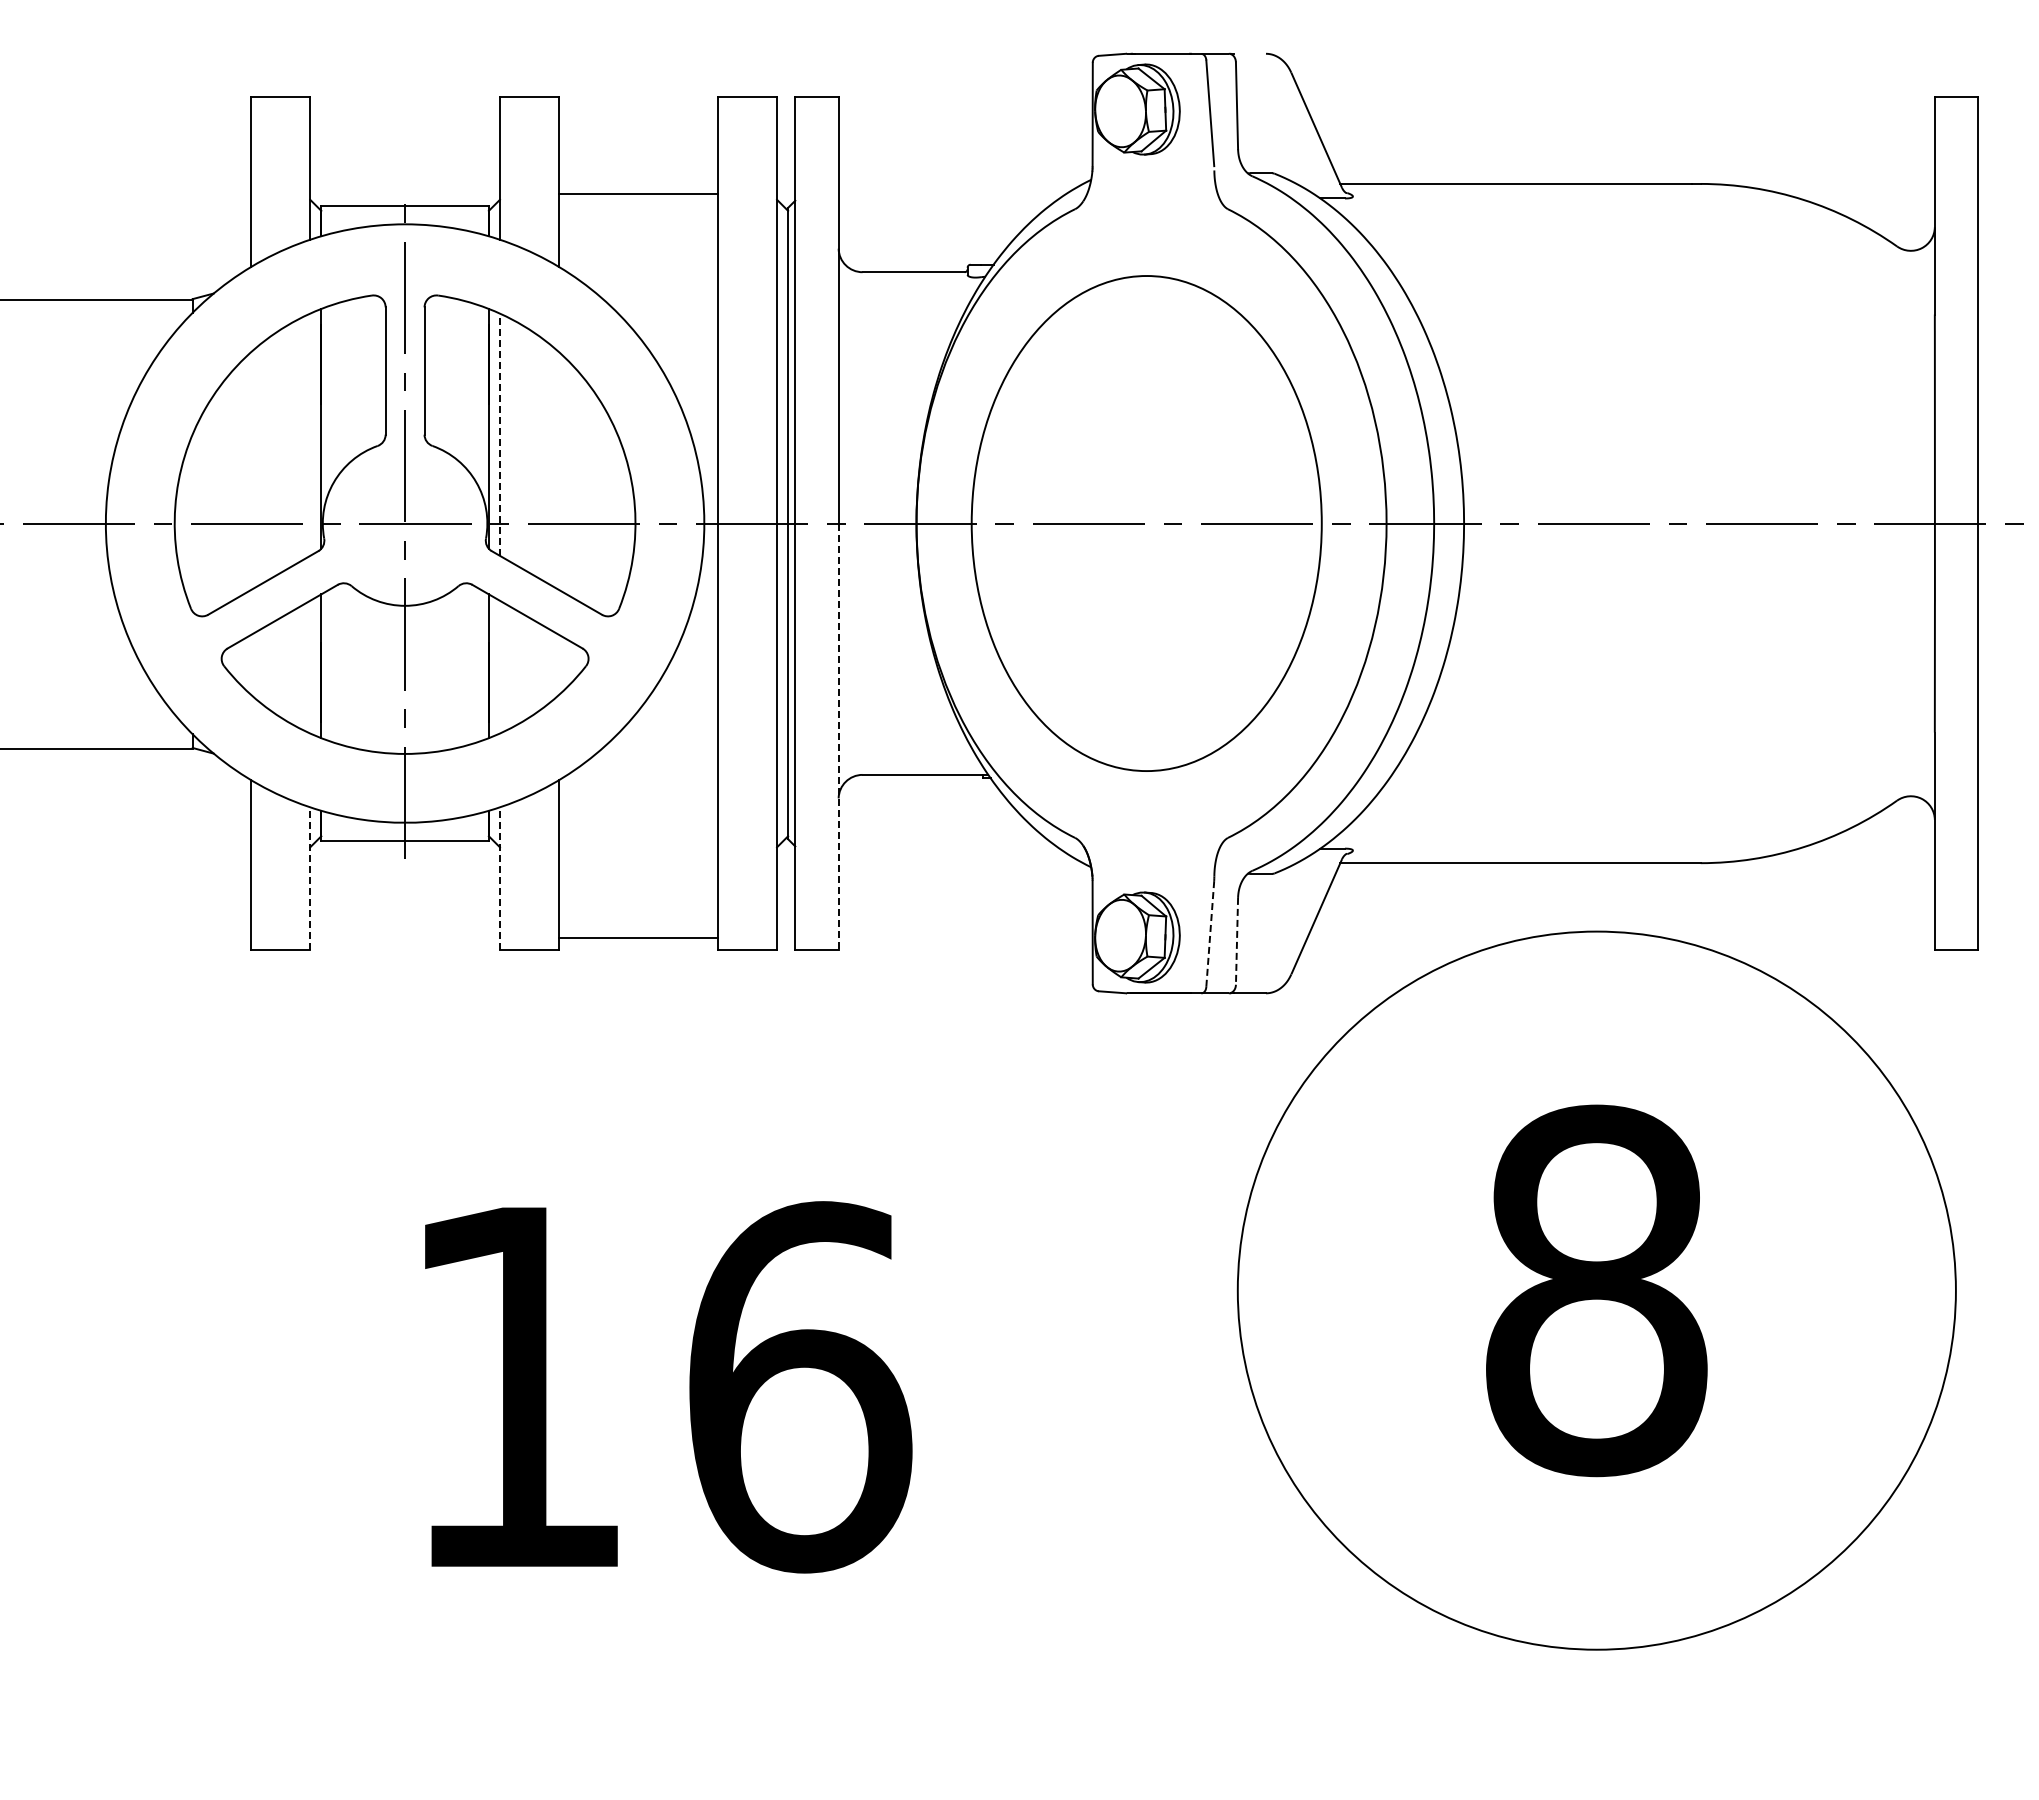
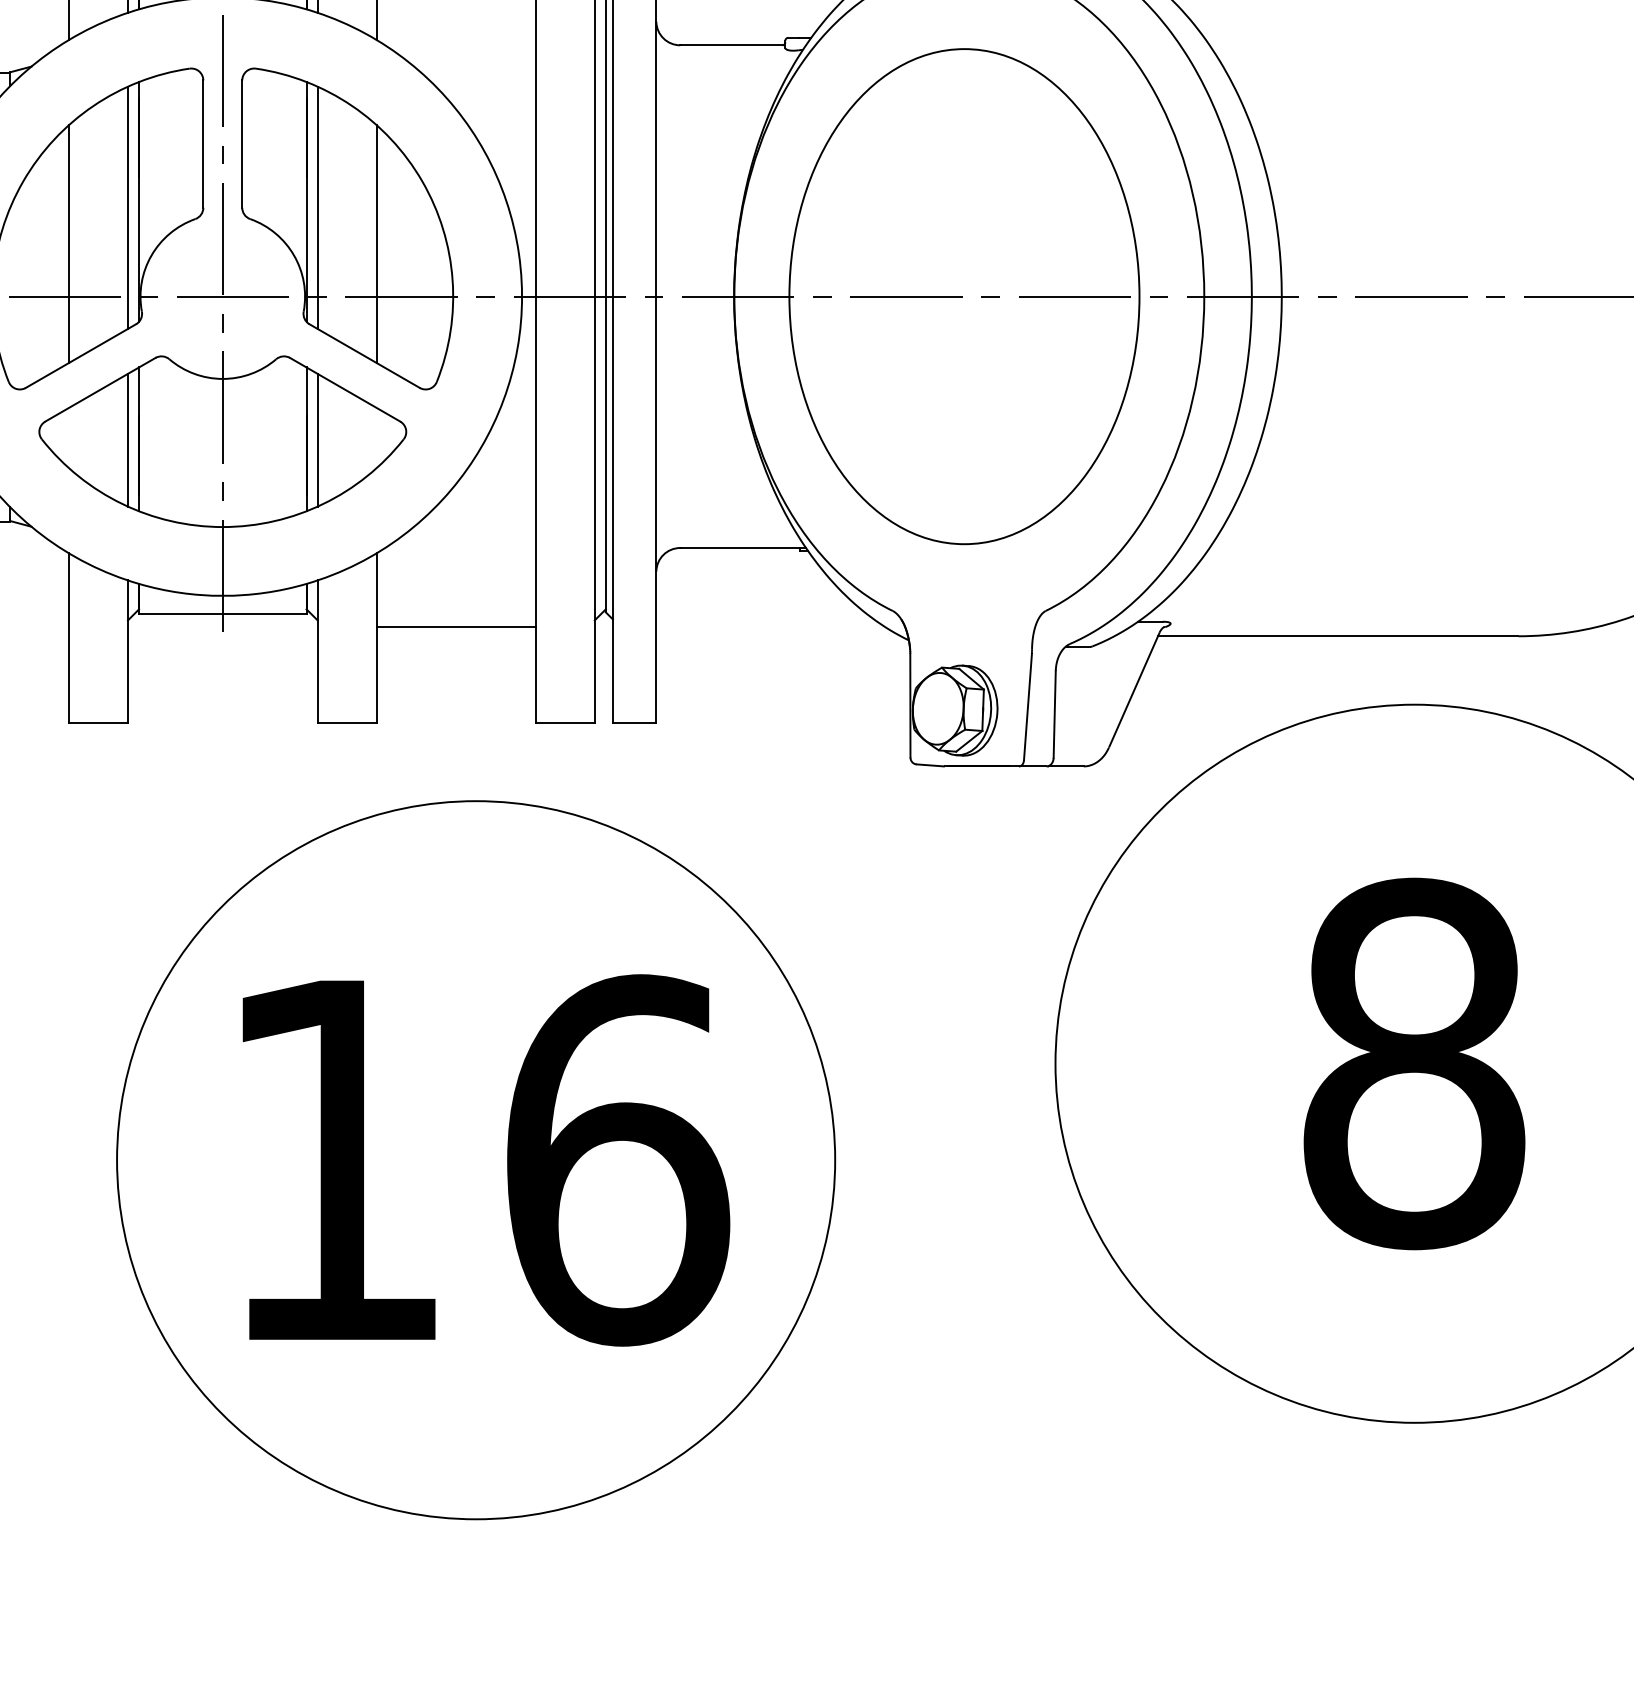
line: (310, 434) -> (128, 207), added
line: (499, 434) -> (317, 207), dashed -> solid
line: (251, 470) -> (69, 243), added
line: (558, 470) -> (376, 243), added
line: (310, 666) -> (128, 439), added
line: (499, 666) -> (317, 439), added
line: (838, 737) -> (656, 510), dashed -> solid
line: (310, 878) -> (128, 651), dashed -> solid
line: (499, 878) -> (317, 651), dashed -> solid
line: (1210, 933) -> (1028, 706), dashed -> solid
line: (638, 938) -> (456, 626), moved
line: (1237, 941) -> (1055, 714), dashed -> solid
circle: (658, 1387) -> (476, 1160), added

